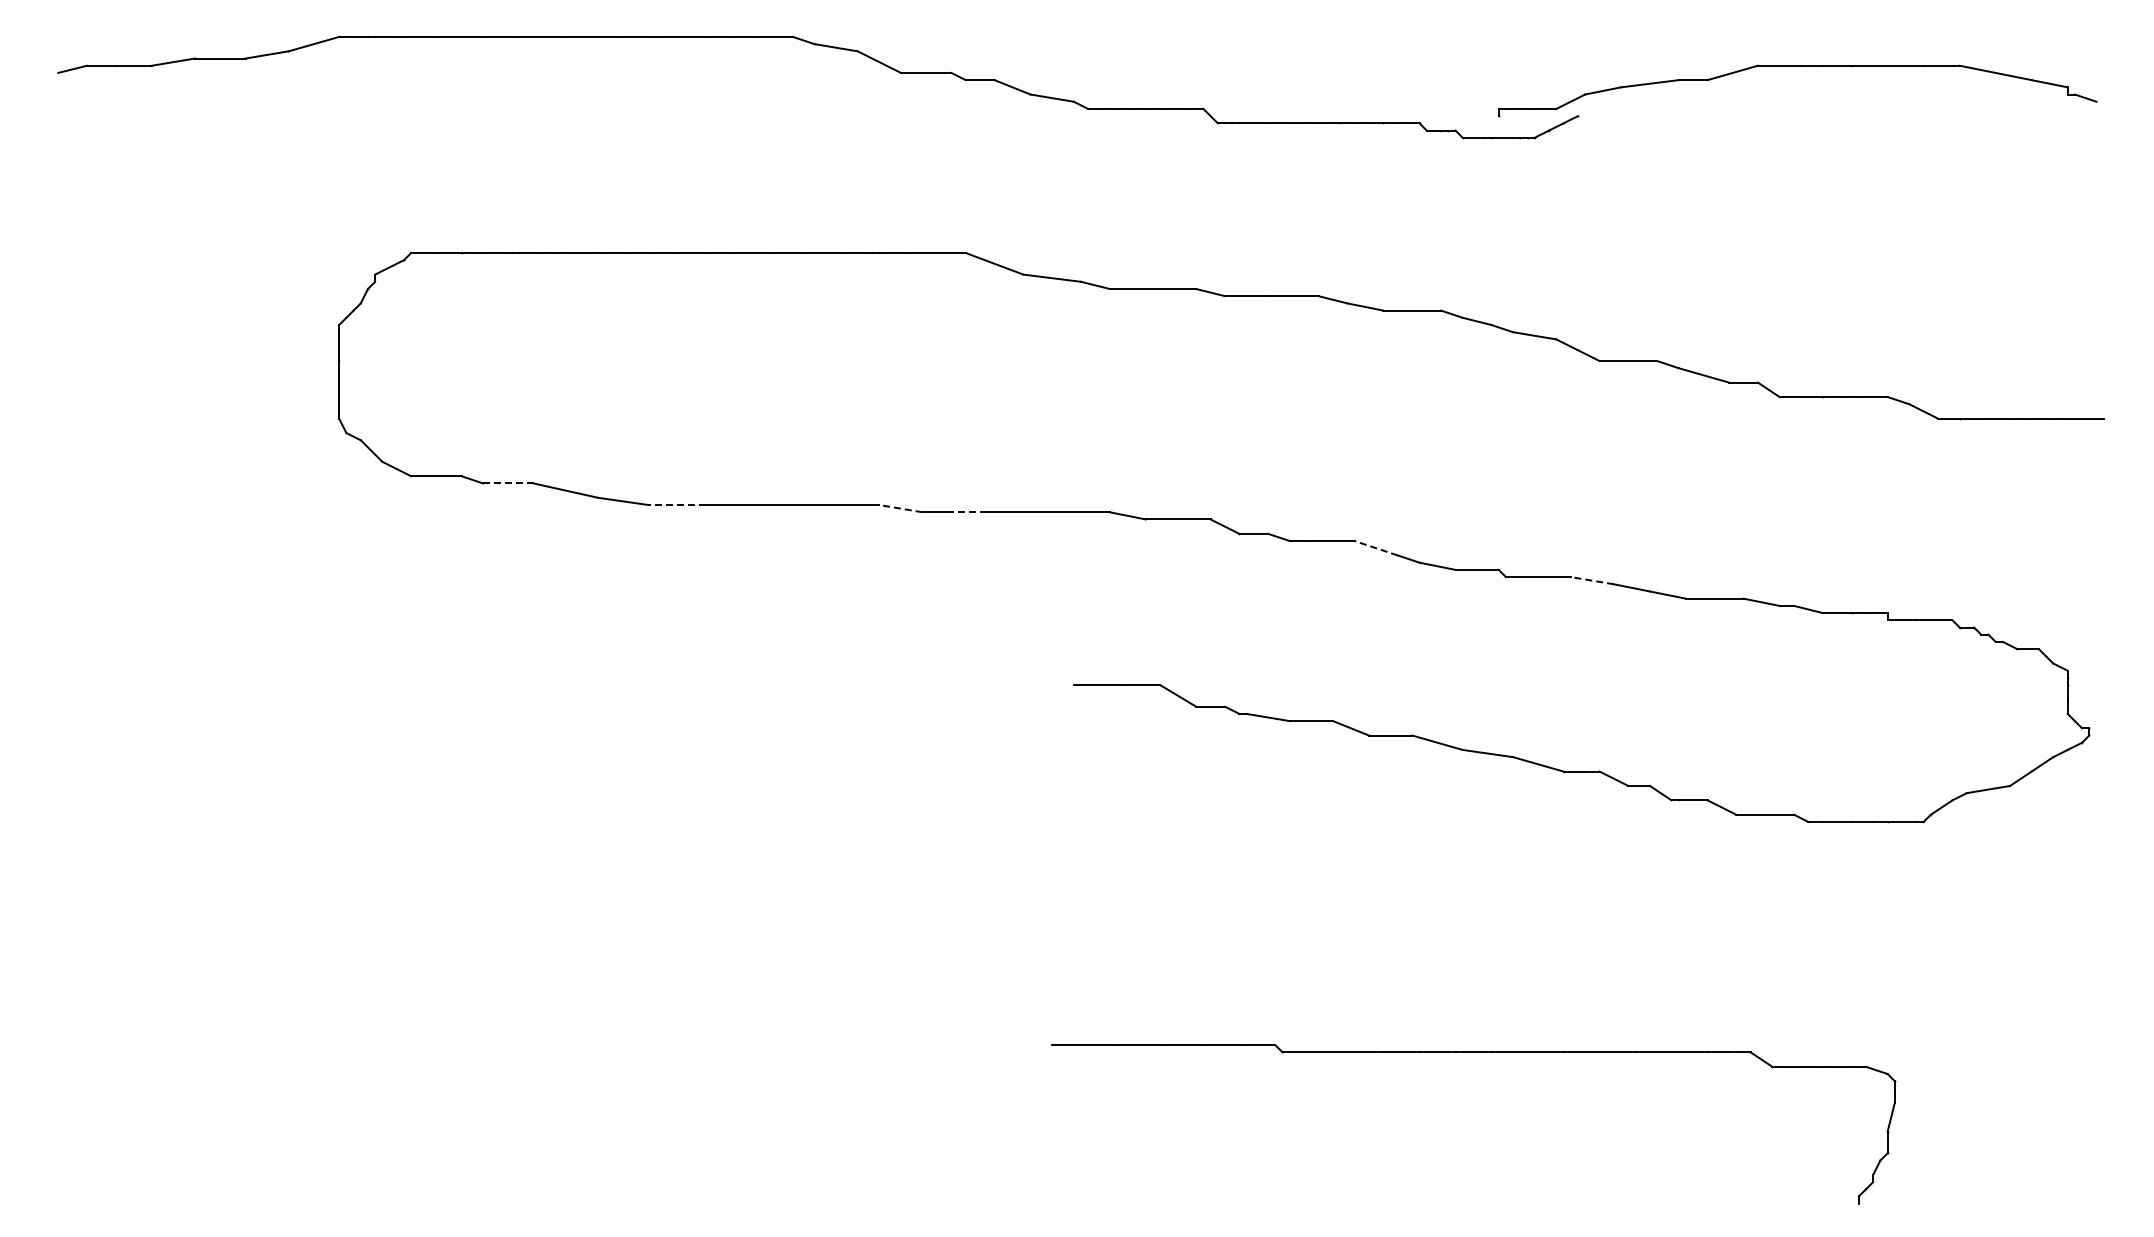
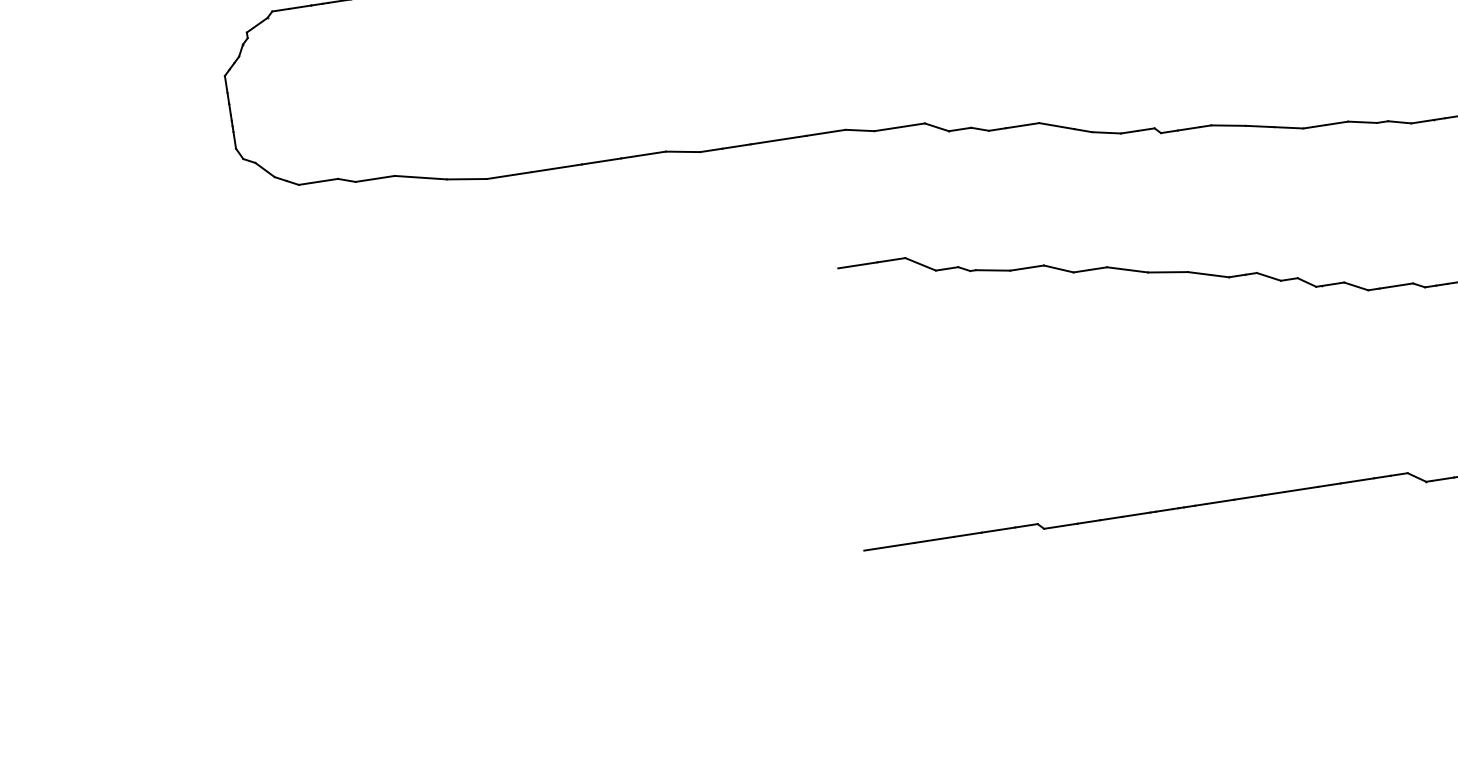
line: (507, 483) -> (374, 179), dashed -> solid
line: (677, 505) -> (509, 175), dashed -> solid
line: (900, 508) -> (682, 151), dashed -> solid
line: (968, 512) -> (735, 146), dashed -> solid
line: (1376, 548) -> (1057, 126), dashed -> solid
line: (1592, 580) -> (1228, 125), dashed -> solid

